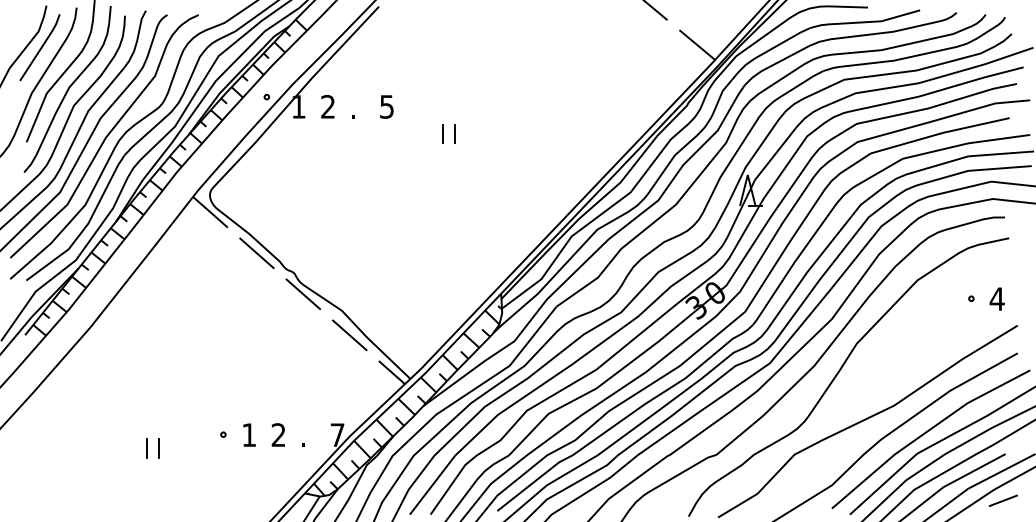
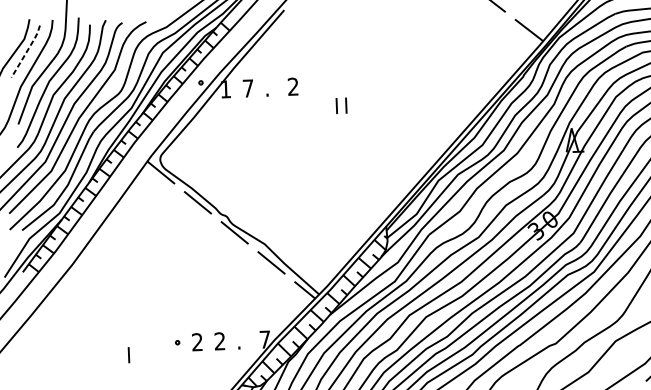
line: (41, 47) -> (26, 51), solid -> dashed
text: (327, 106) -> (247, 88), 2 -> 7
text: (386, 106) -> (292, 86), 5 -> 2
text: (248, 434) -> (196, 341), 1 -> 2
line: (146, 448) -> (119, 355), removed

